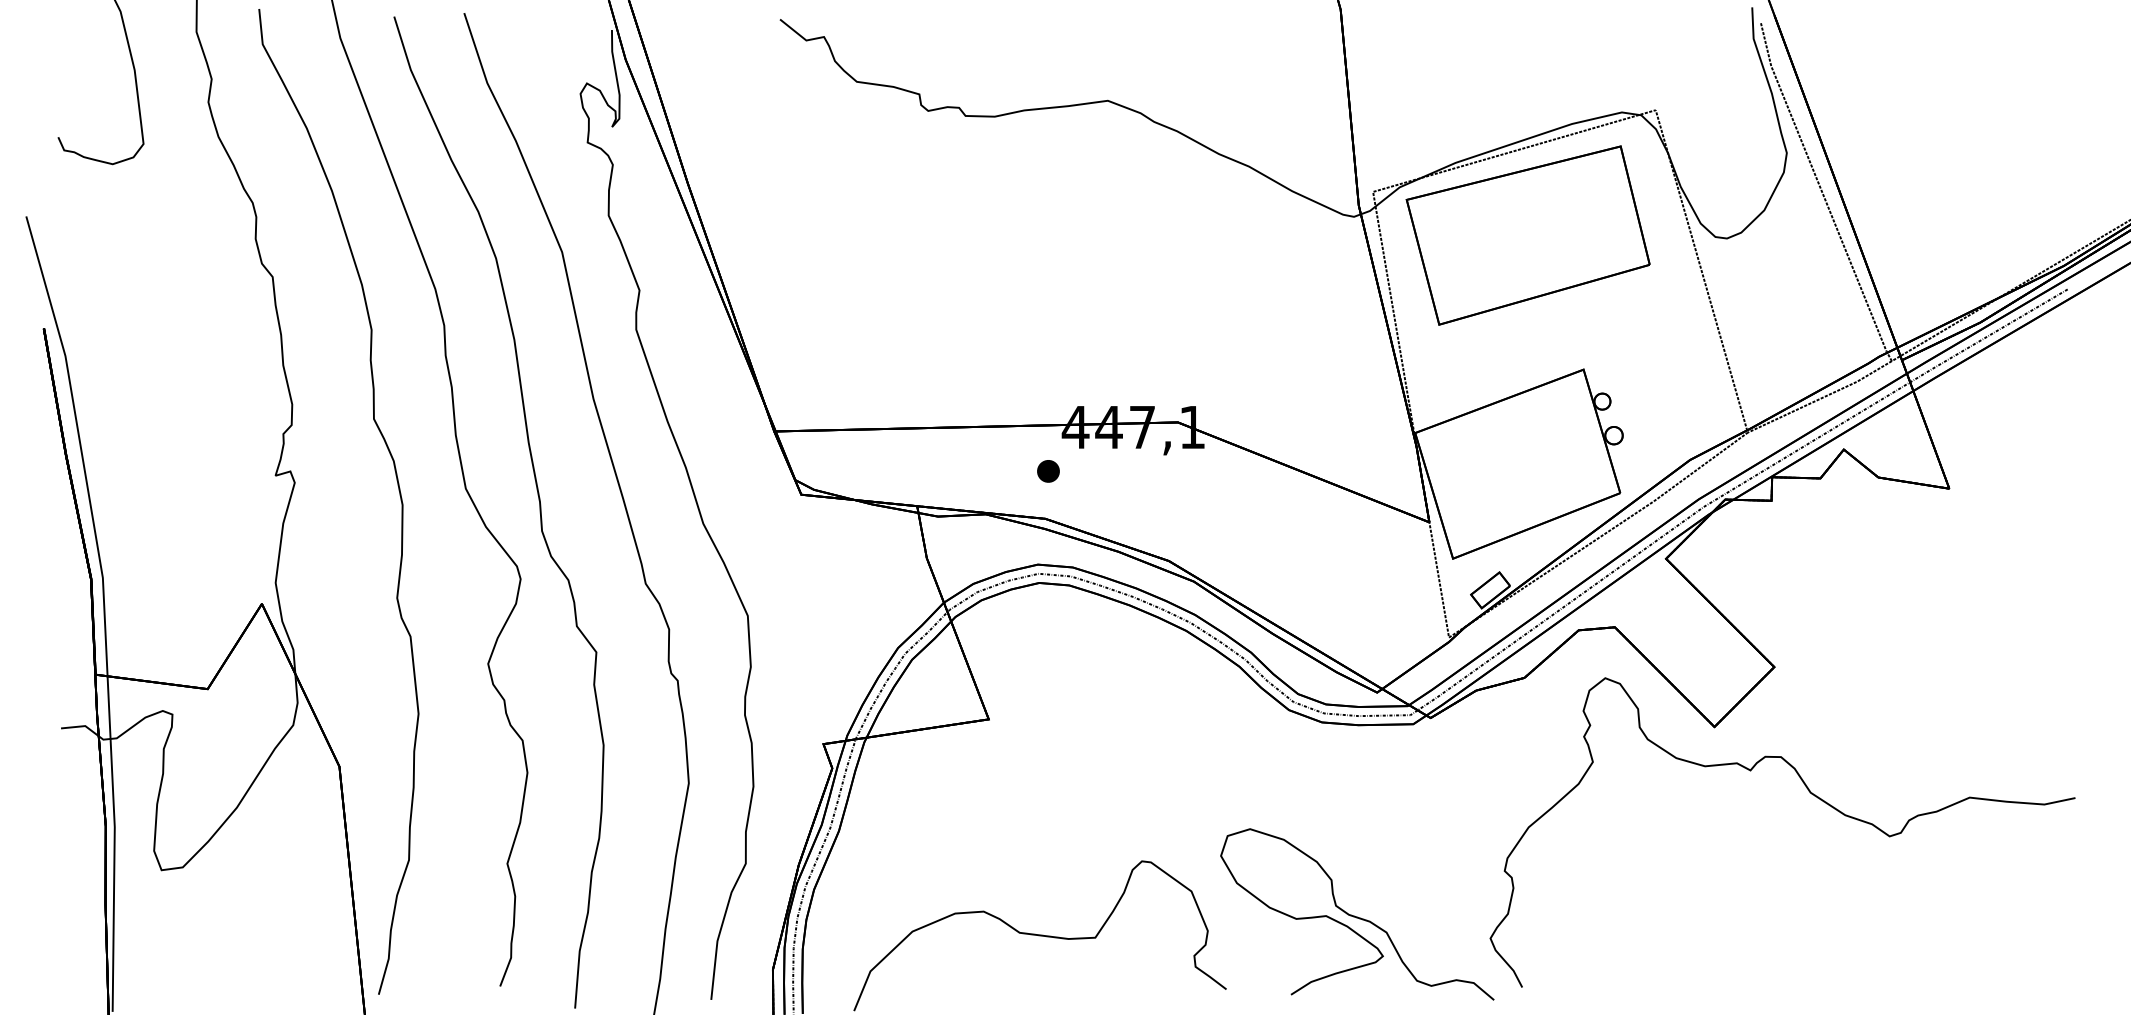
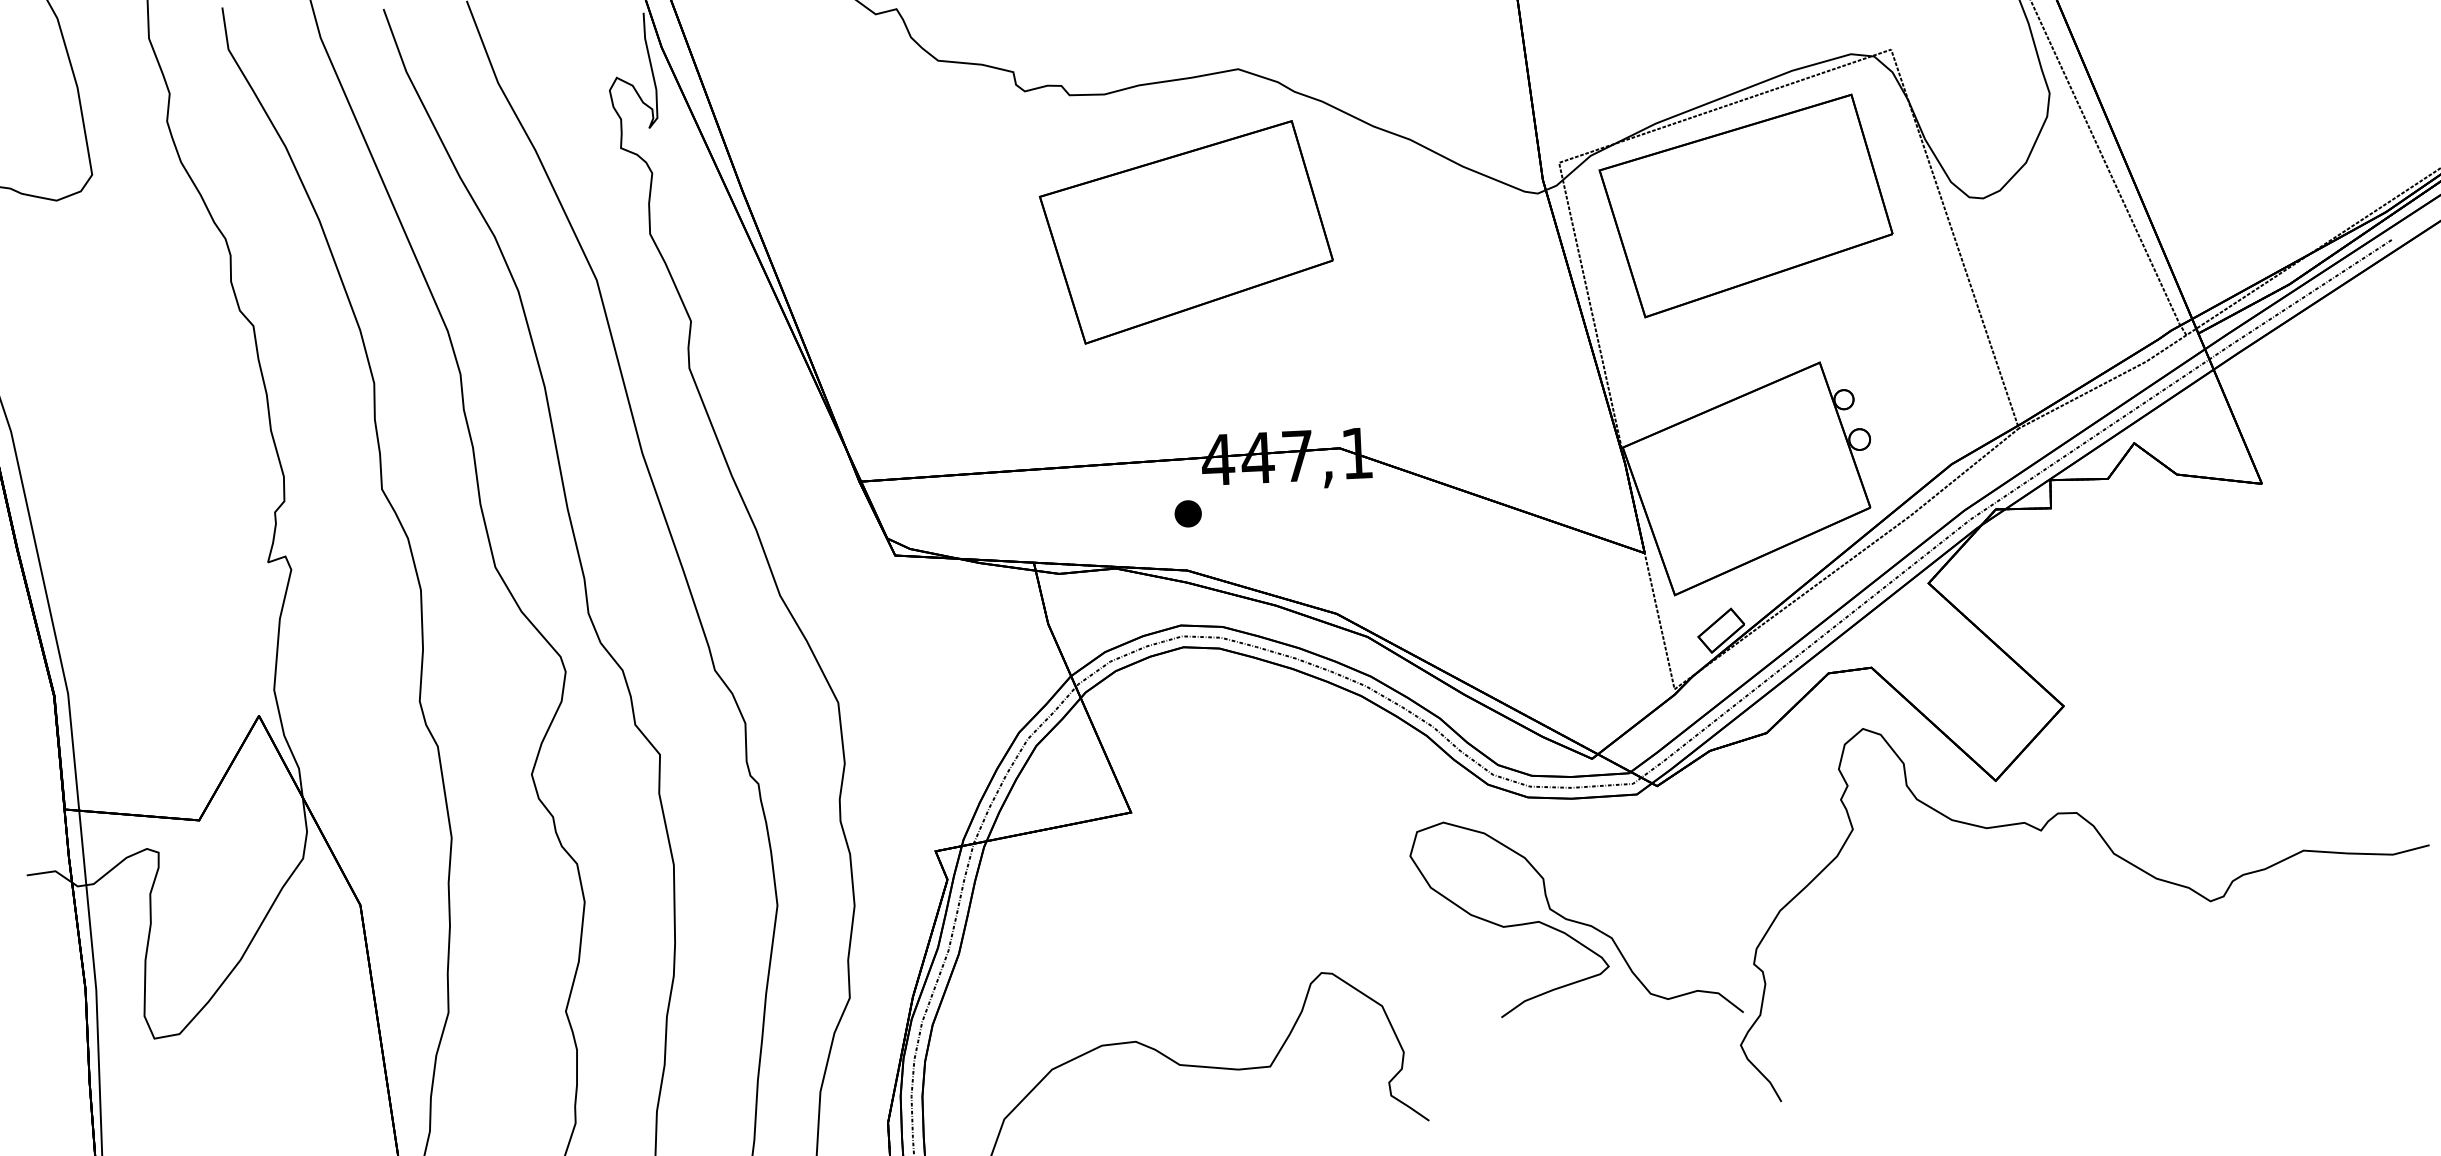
part: (1057, 235) -> (1185, 232), added
curve: (1357, 916) -> (1576, 920), moved

